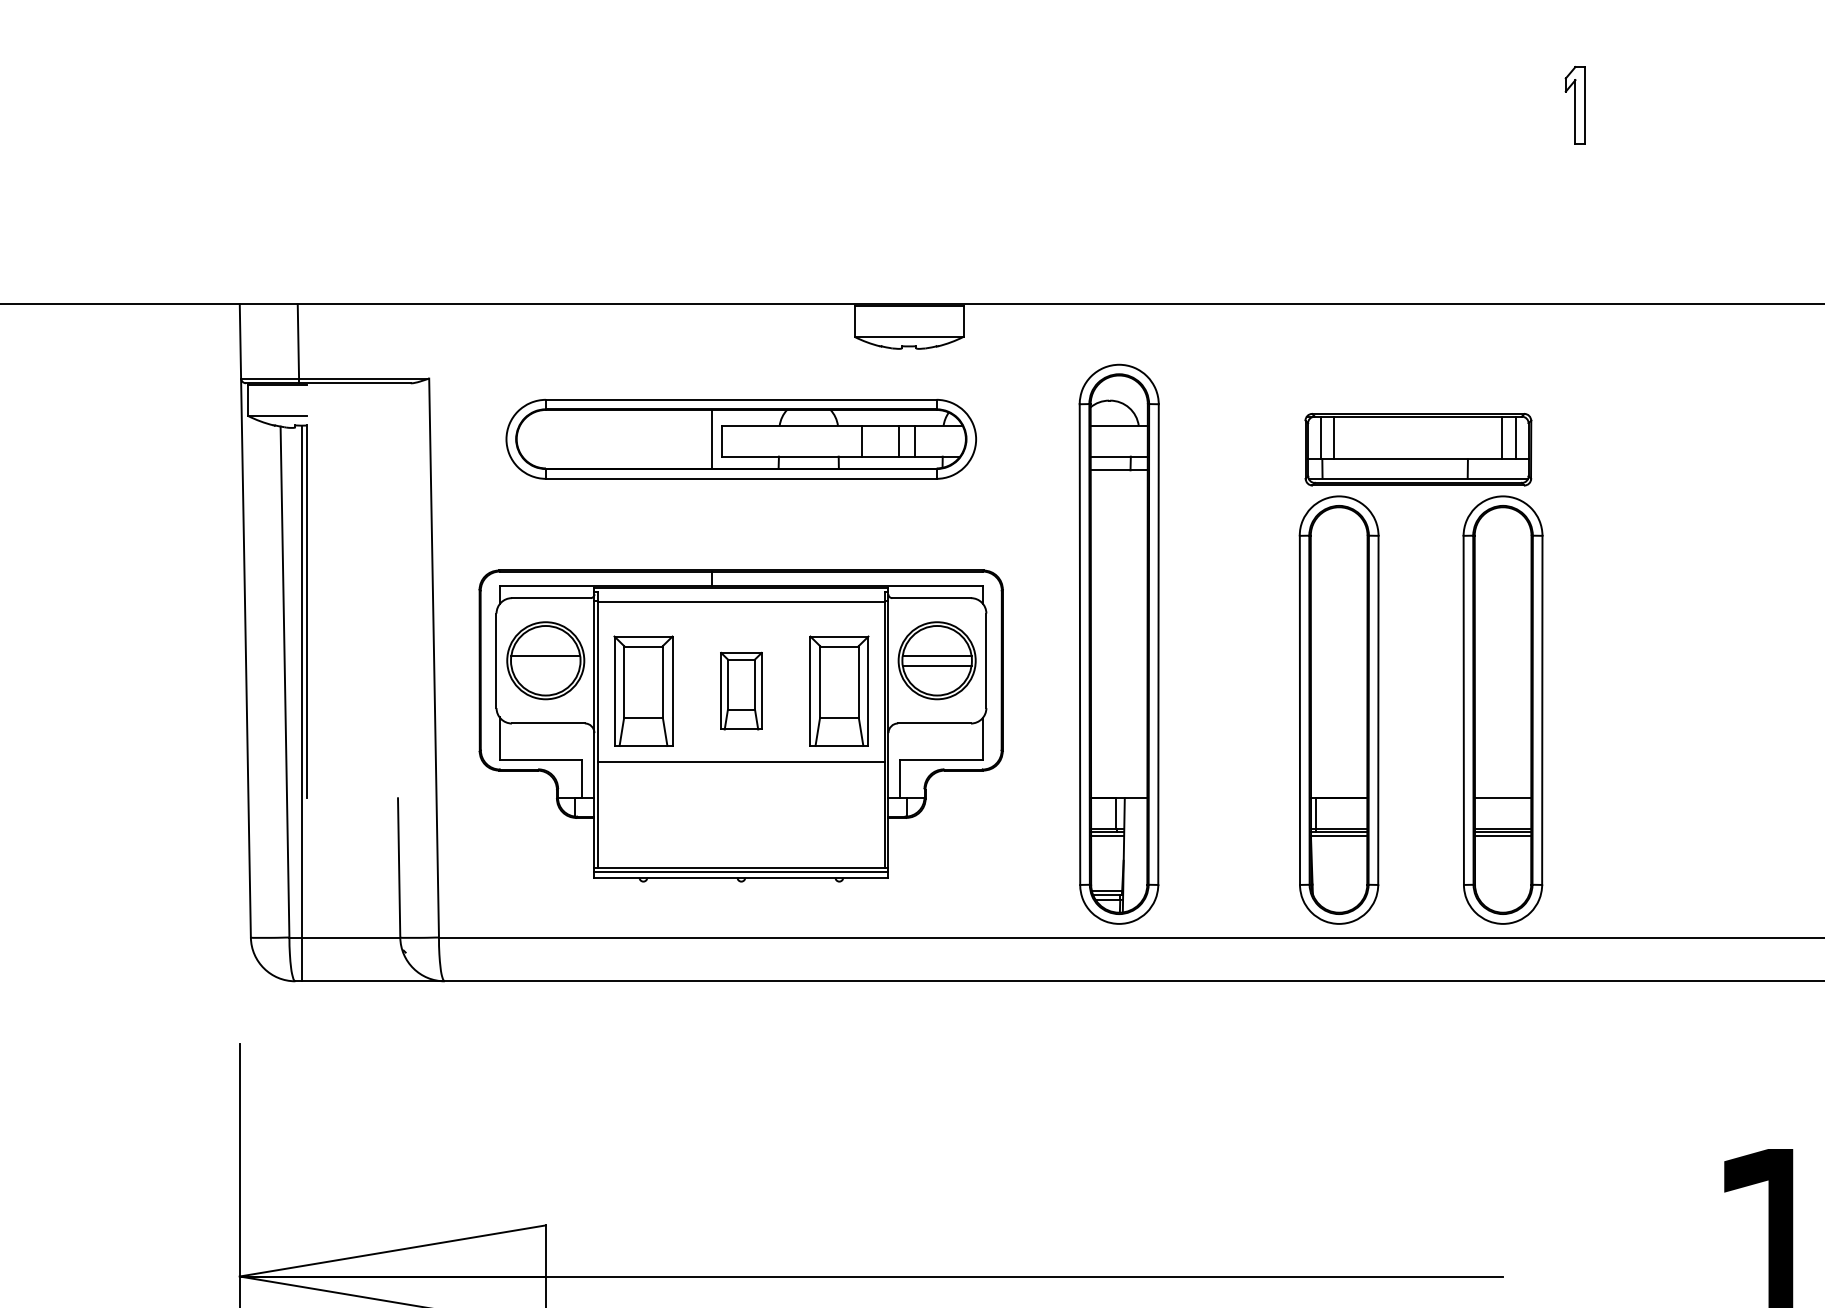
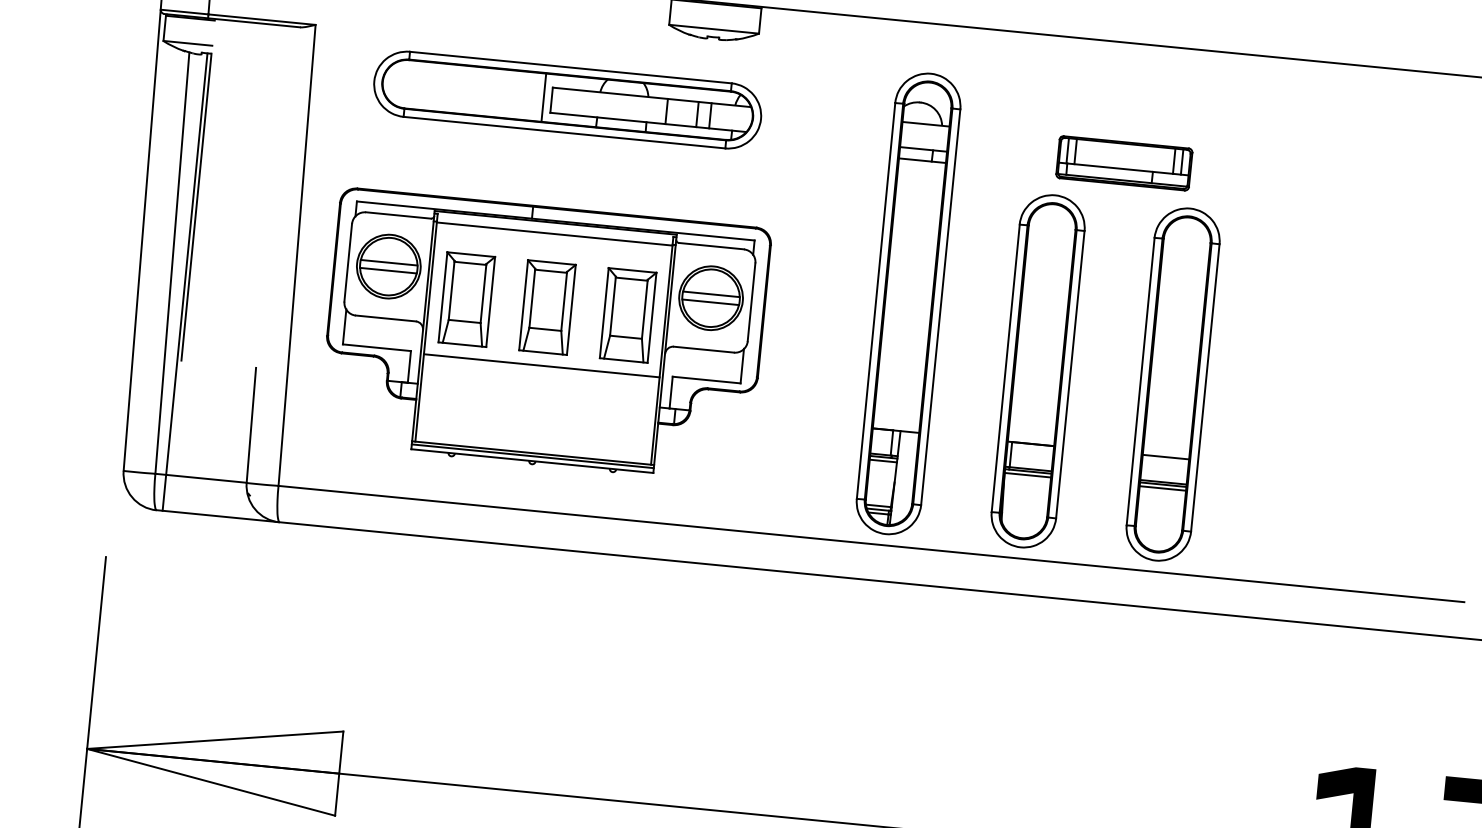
part: (1418, 449) -> (1124, 163), size x0.71
part: (1118, 643) -> (907, 303), moved
line: (545, 665) -> (388, 270), added
part: (741, 690) -> (547, 306), size x1.43

